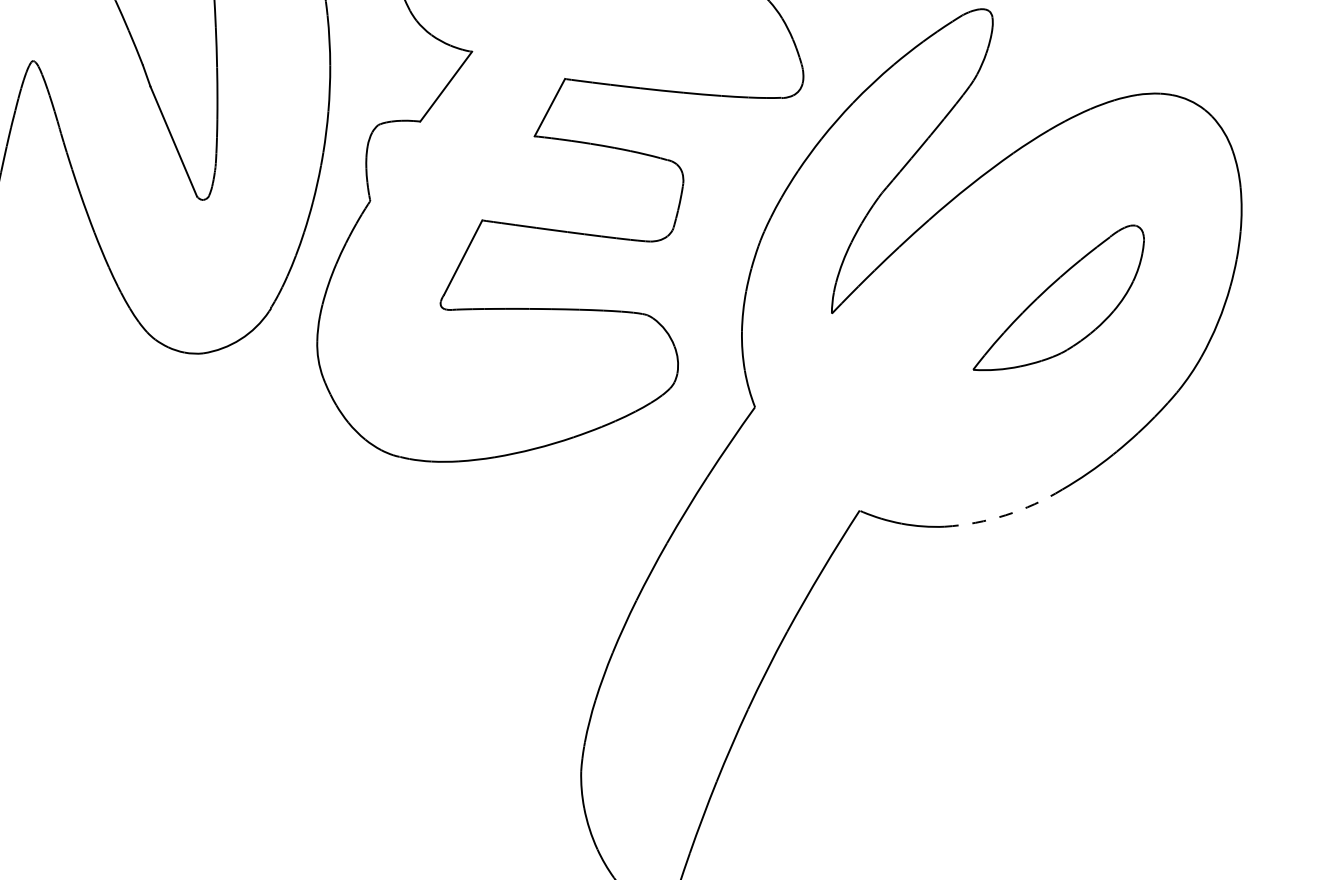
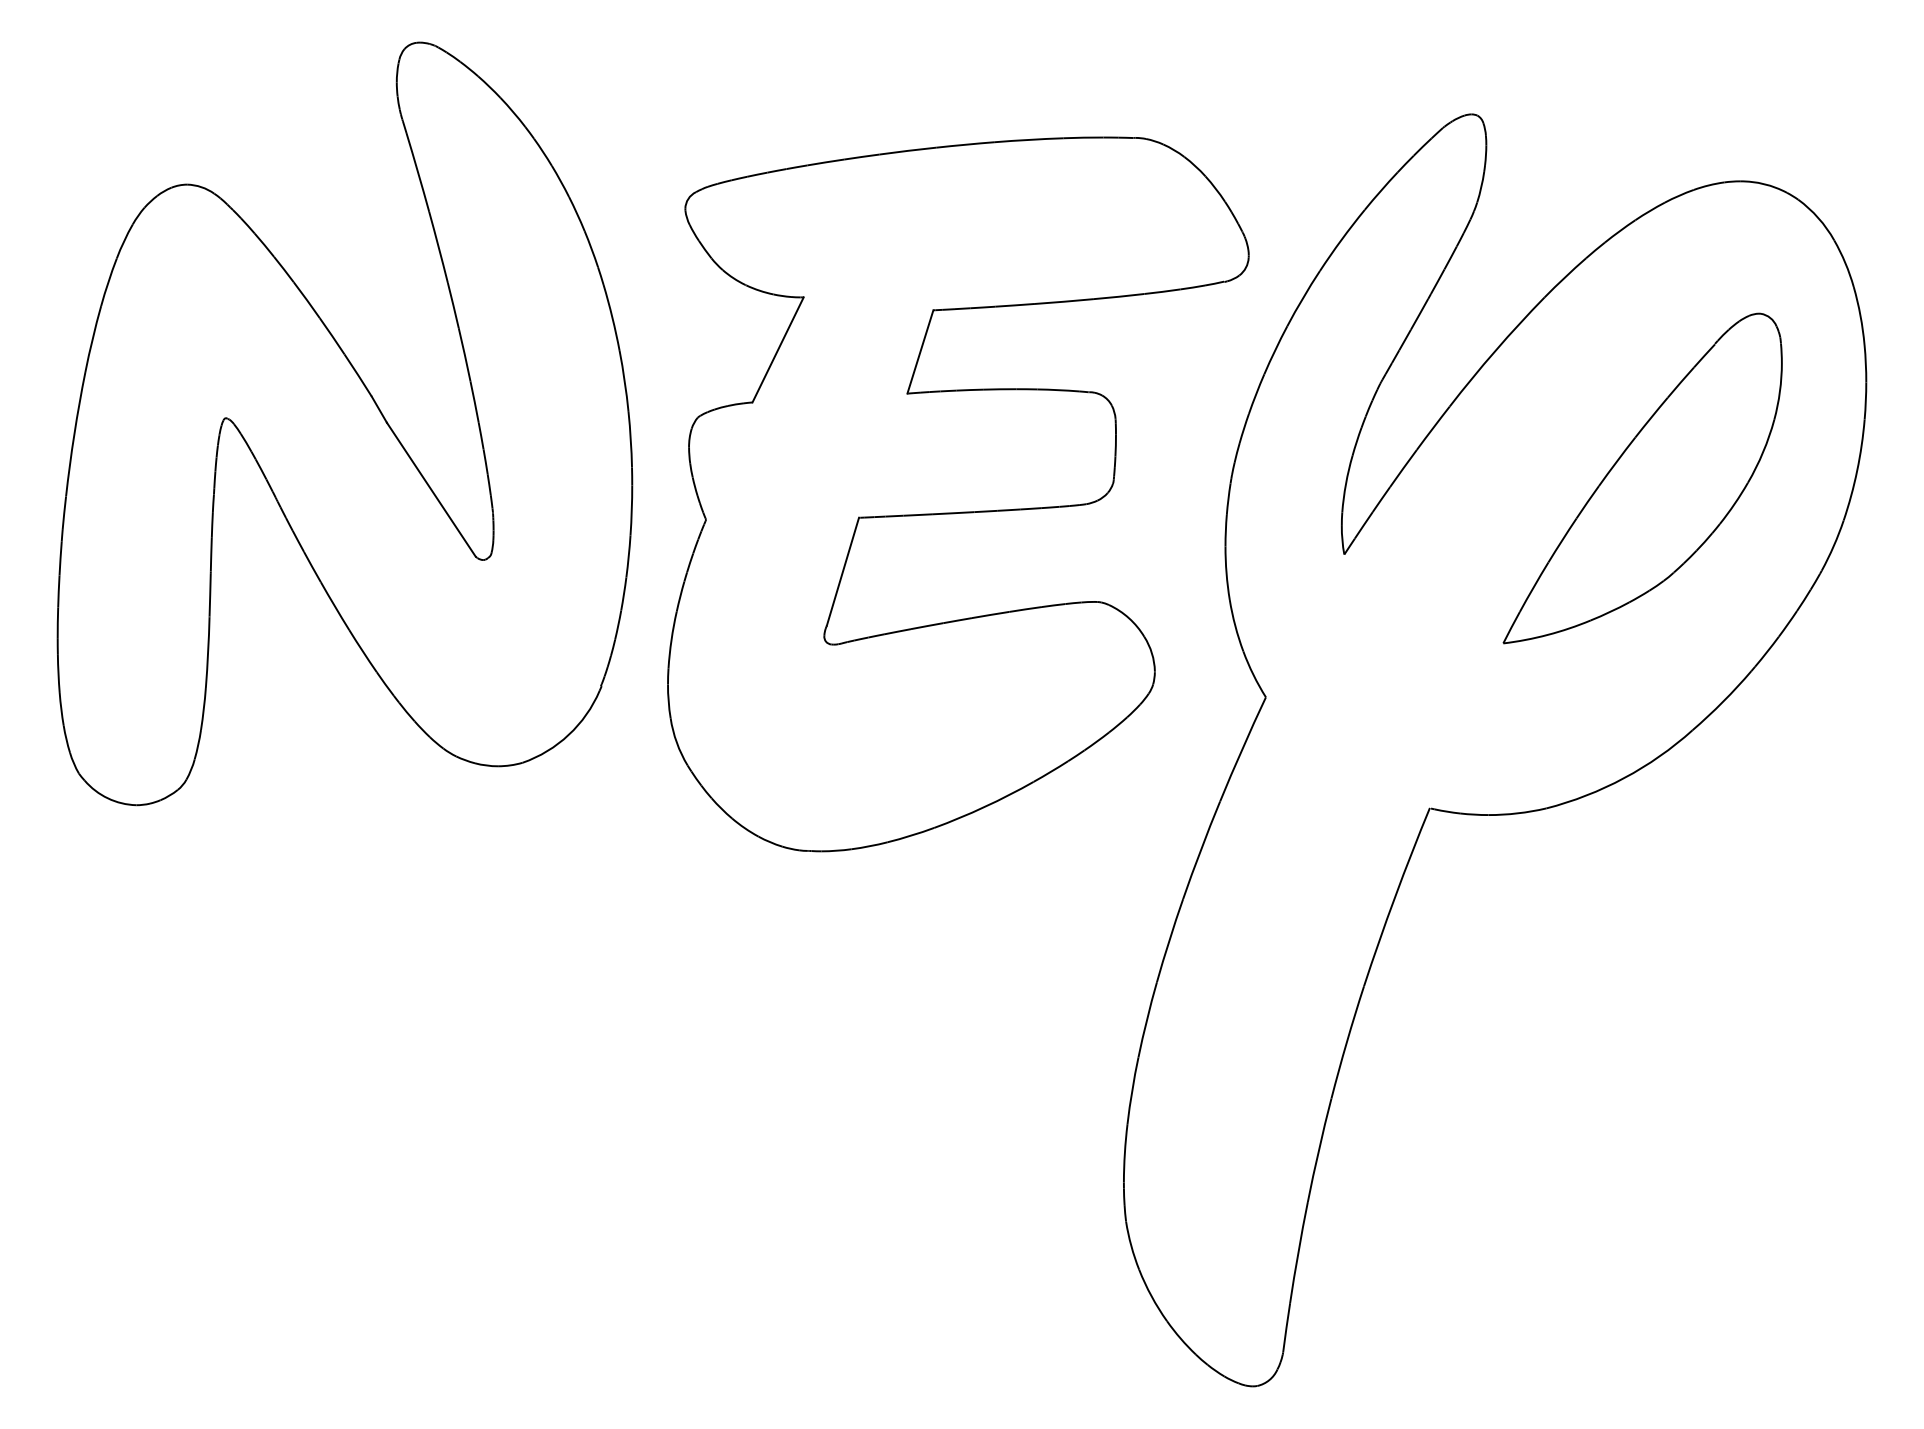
part: (1060, 298) -> (1642, 478), size x1.43
arc: (1005, 515) -> (1624, 778), dashed -> solid

